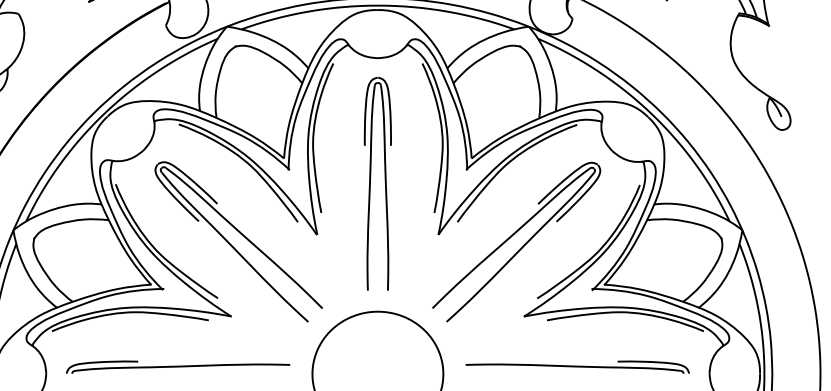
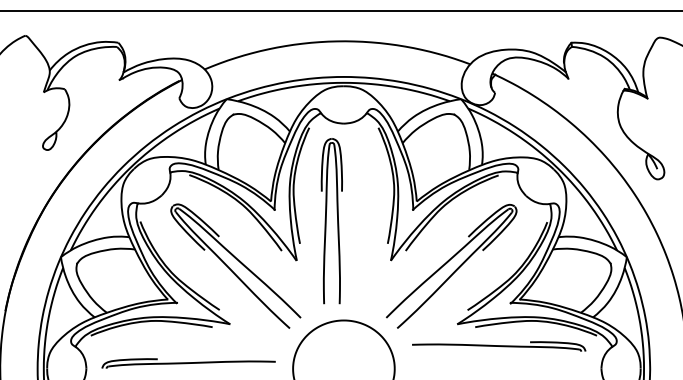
part: (377, 184) -> (331, 221), moved
part: (578, 367) -> (499, 346), moved

